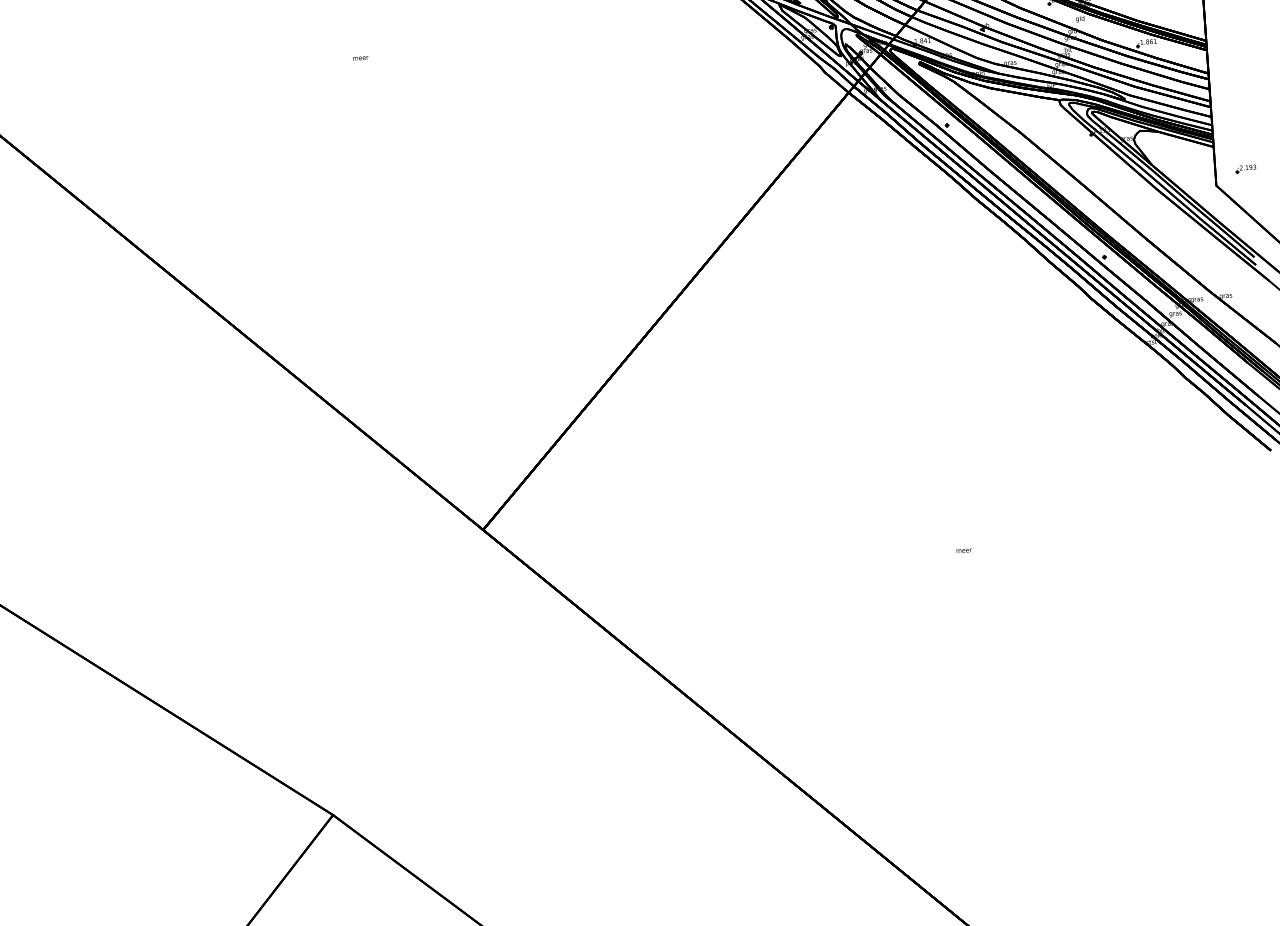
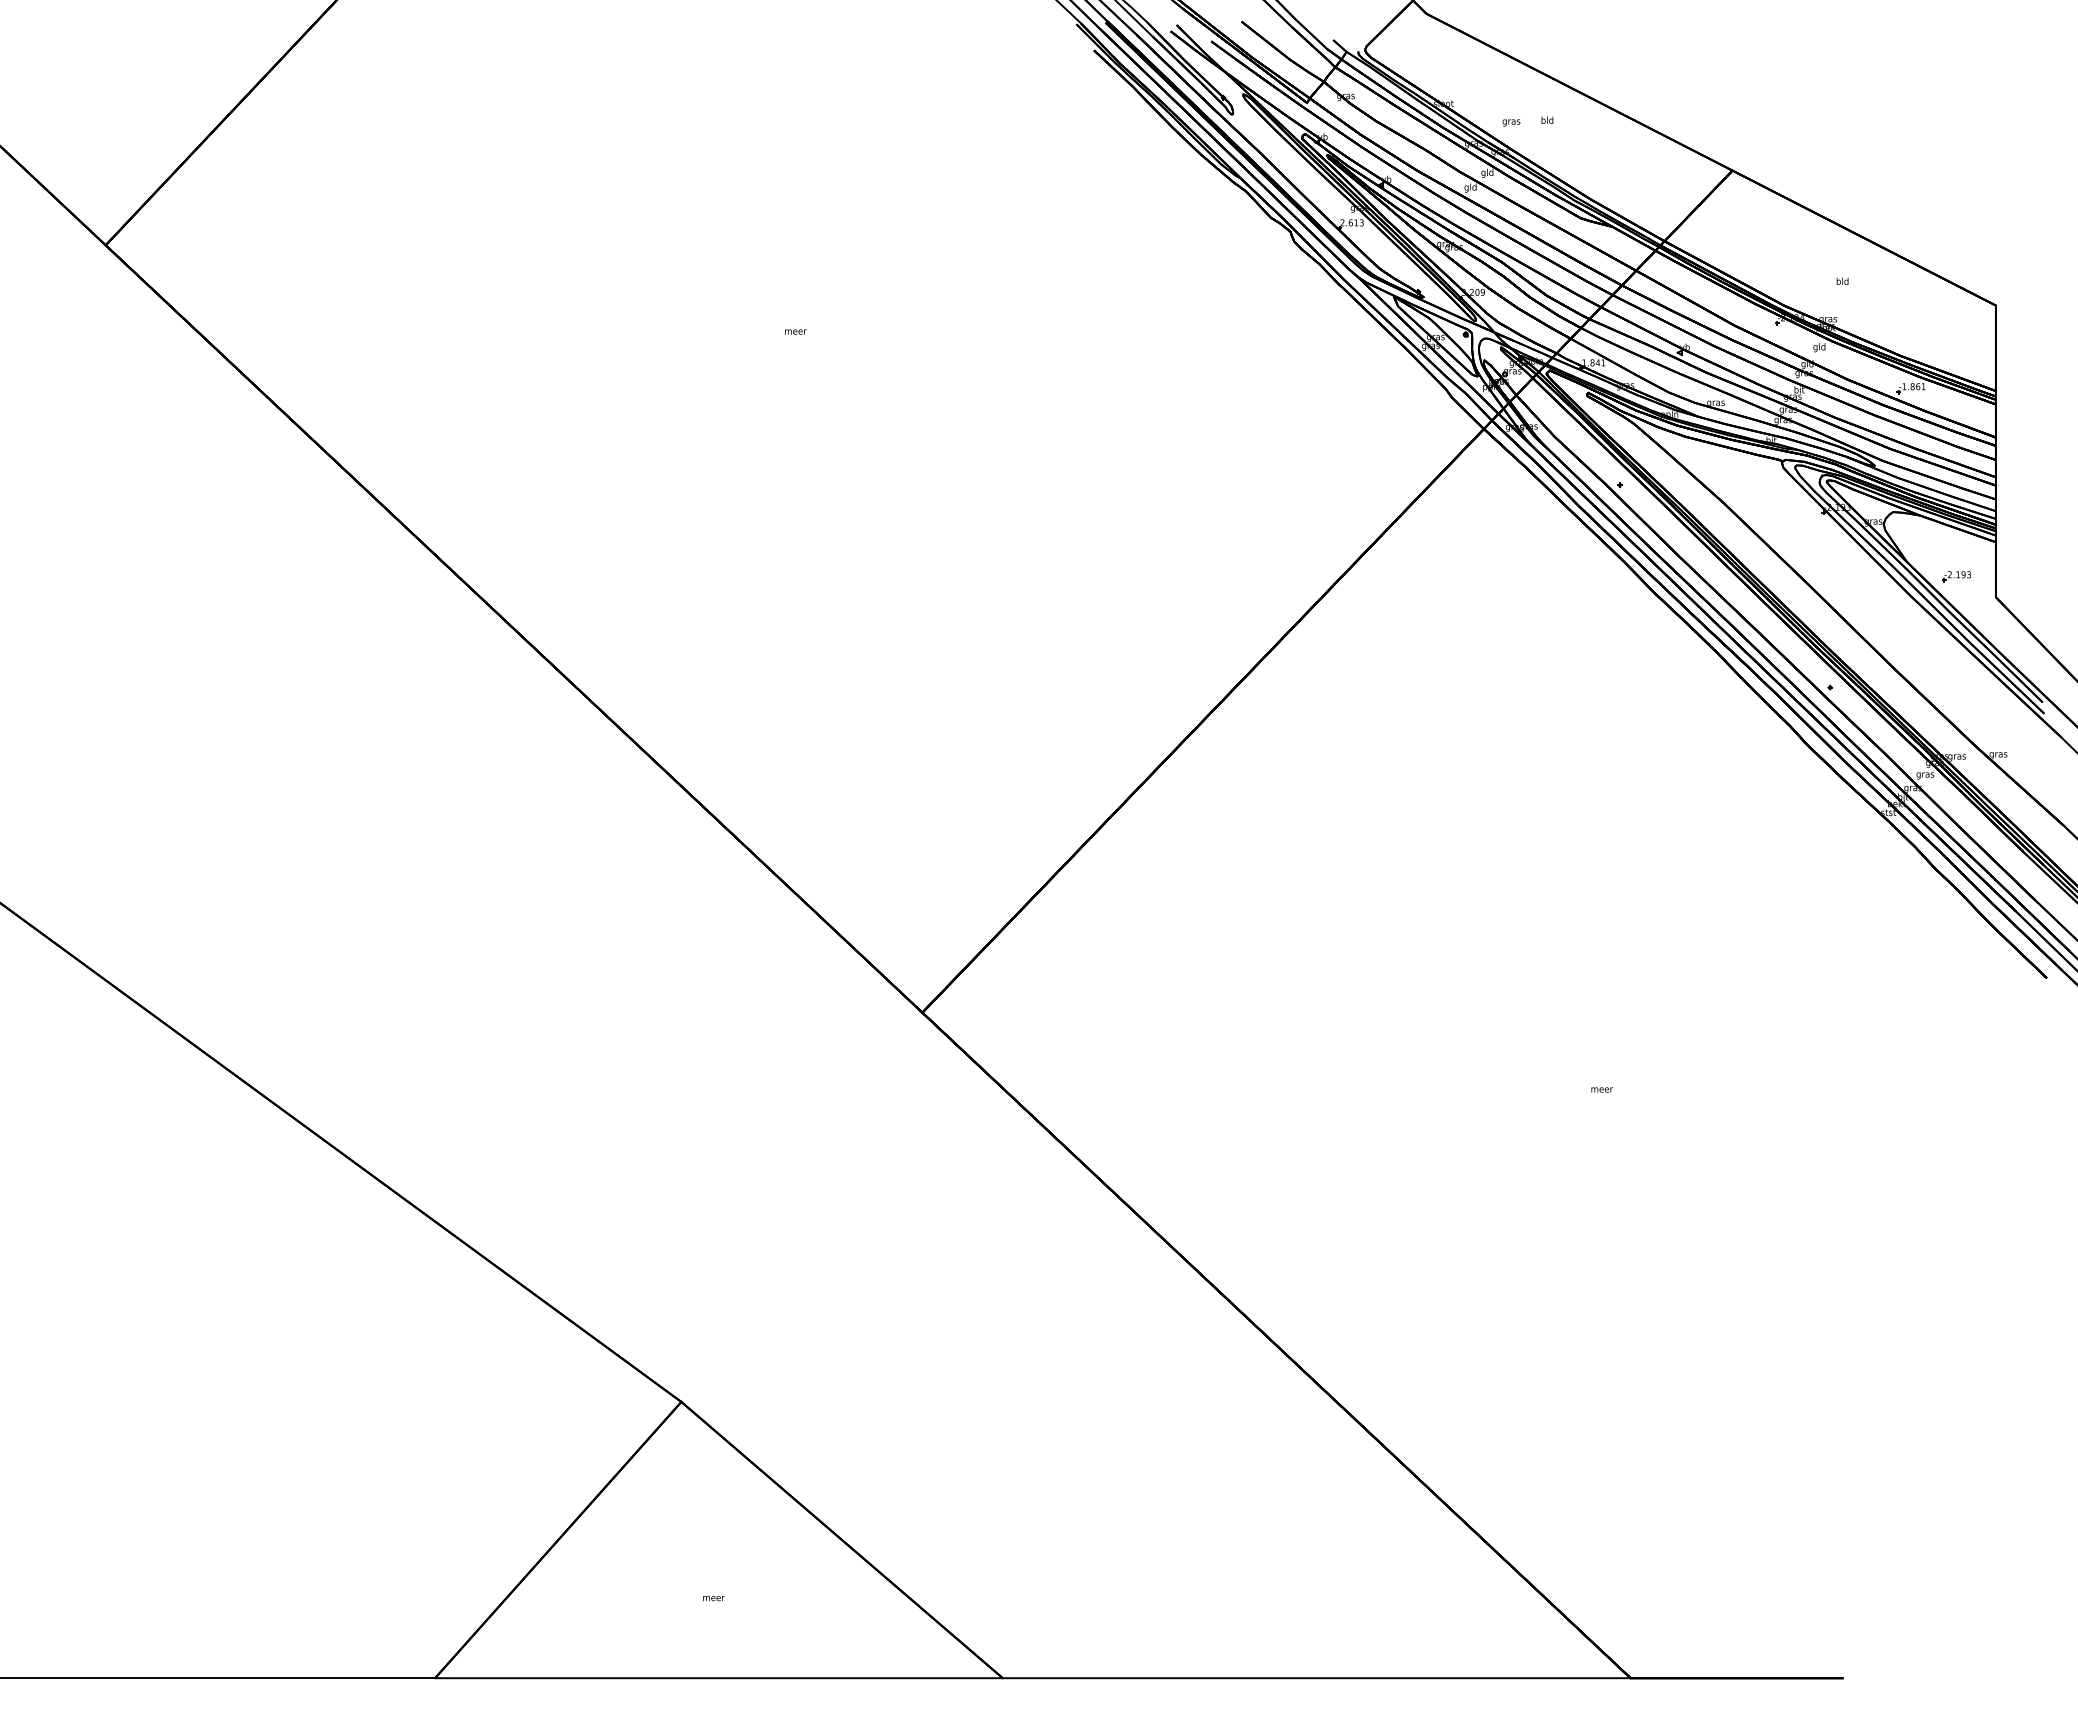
part: (1245, 168) -> (1956, 576), moved

